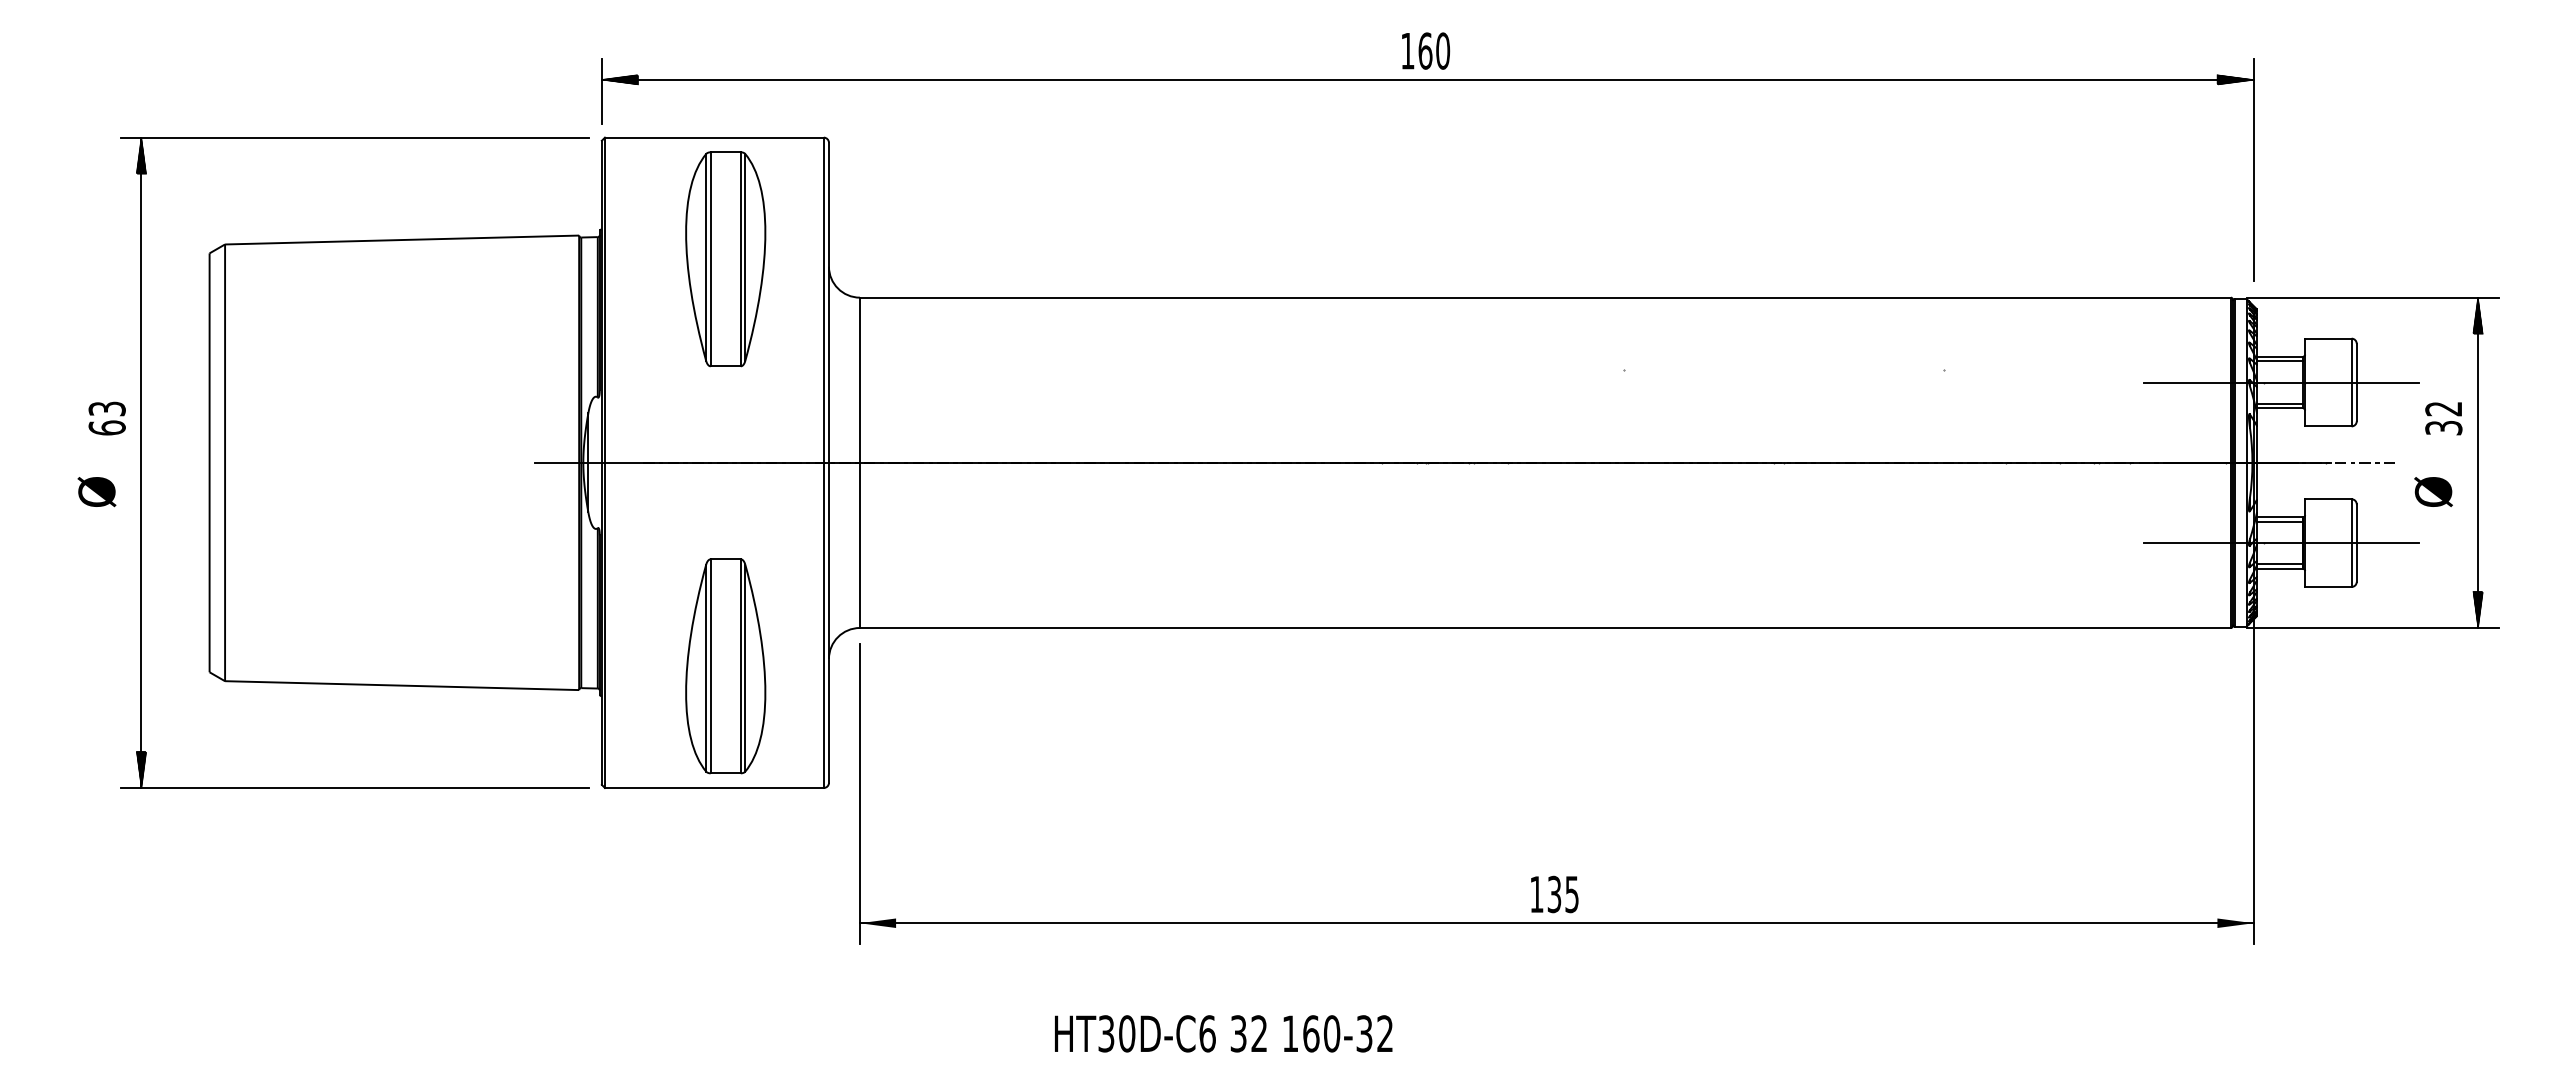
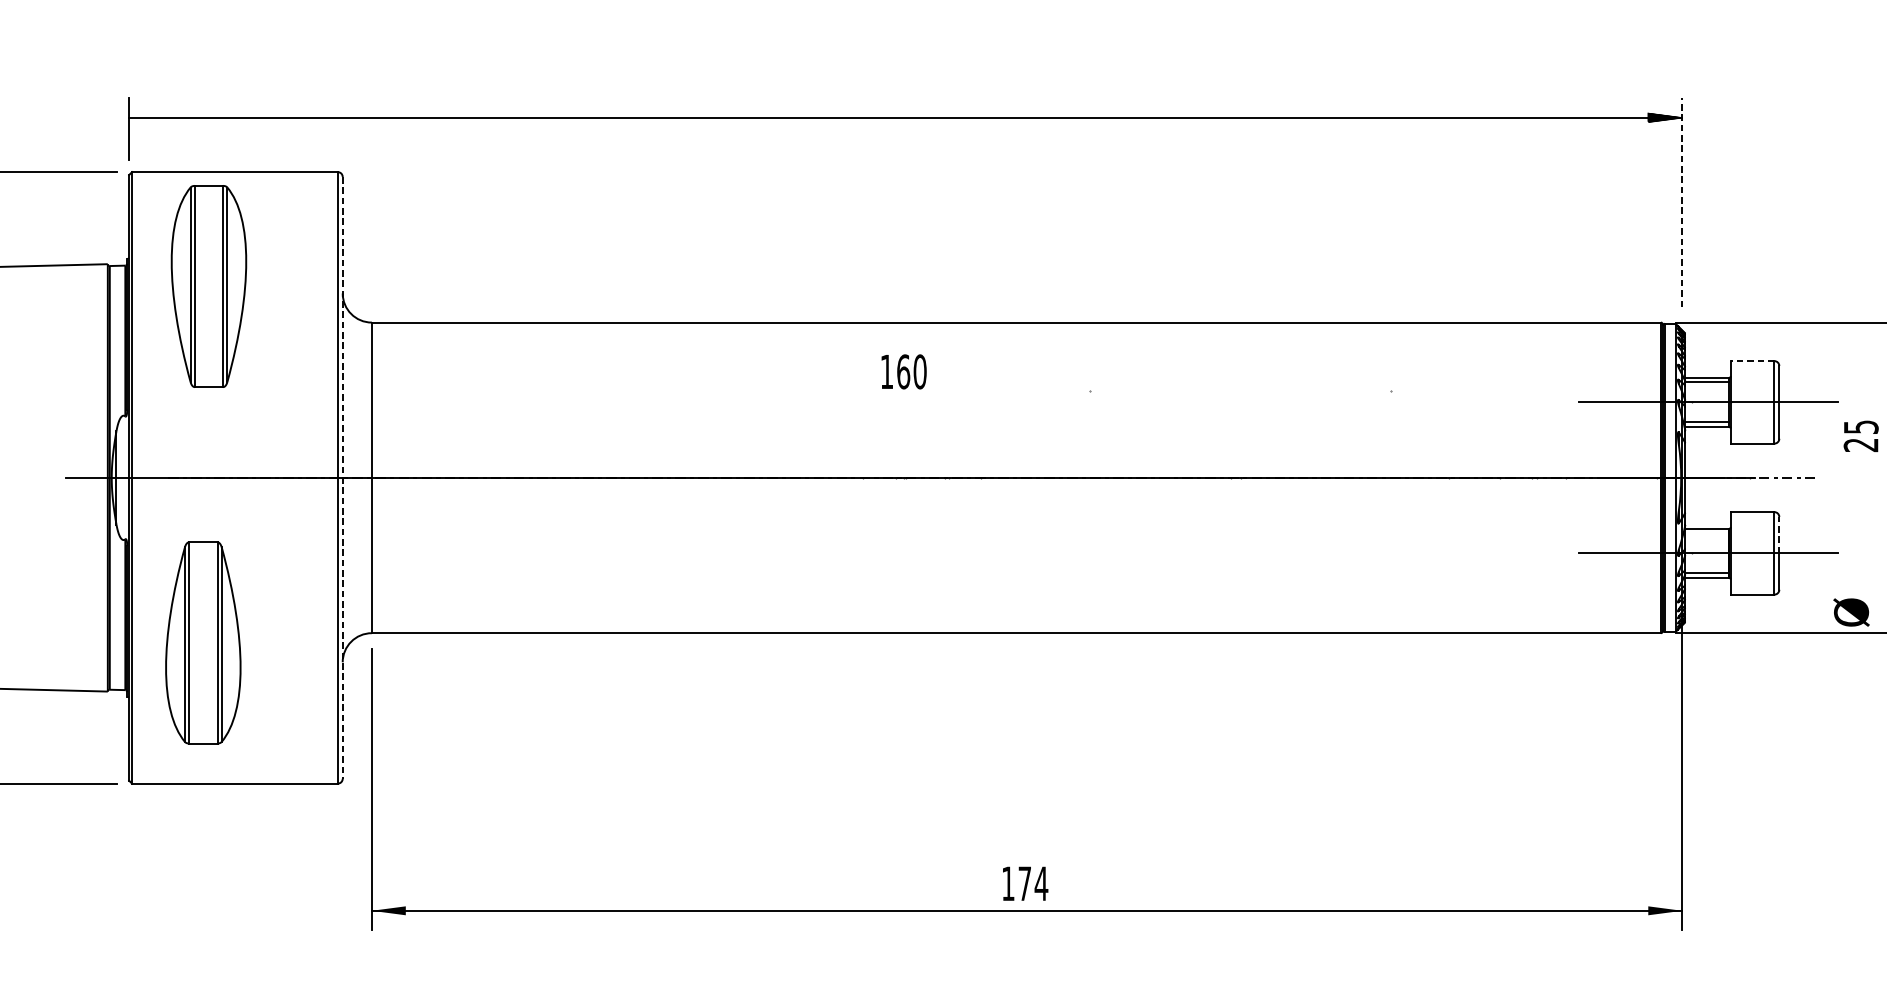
text: (1426, 50) -> (904, 371), moved
hatch: (620, 79) -> (146, 117), removed
line: (2253, 169) -> (1682, 202), solid -> dashed
part: (725, 259) -> (208, 286), moved
line: (2327, 338) -> (1751, 360), solid -> dashed
text: (2443, 418) -> (1860, 436), 32 -> 25
line: (828, 463) -> (342, 478), solid -> dashed
text: (2433, 492) -> (1851, 612), moved
line: (2279, 521) -> (1706, 533), removed
line: (2356, 523) -> (1779, 534), solid -> dashed
part: (725, 666) -> (203, 643), moved
text: (1563, 894) -> (1033, 883), 135 -> 174

